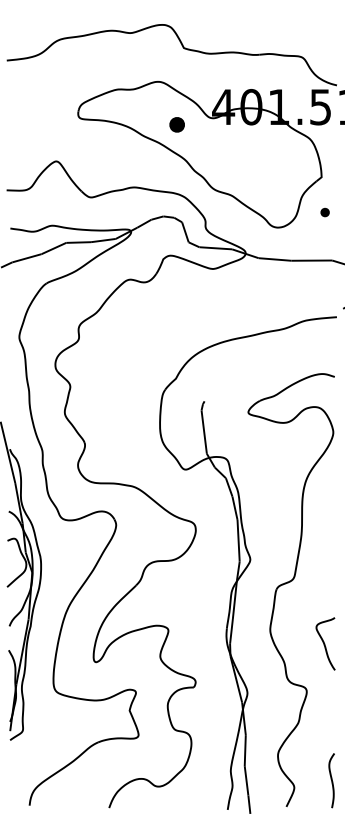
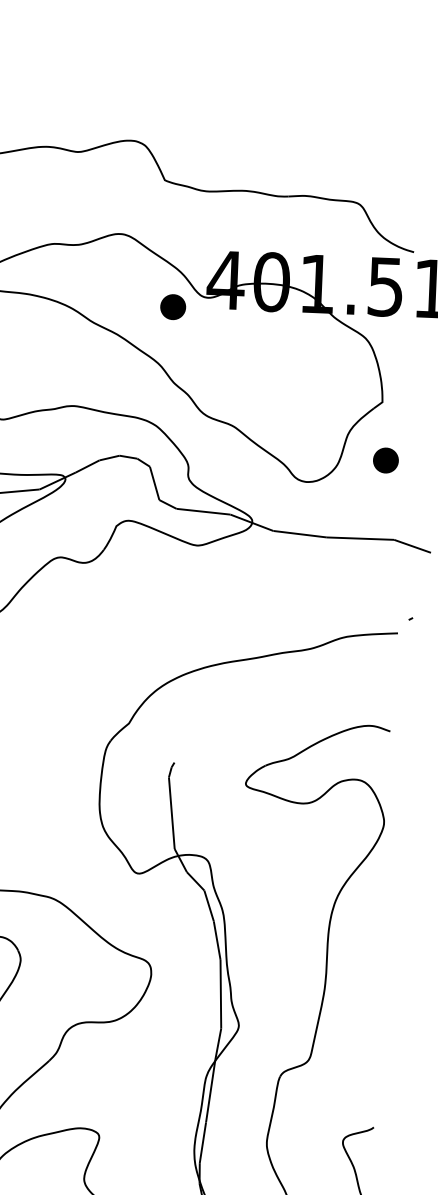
part: (176, 124) -> (172, 306), moved
part: (324, 212) -> (384, 460), size x1.67

